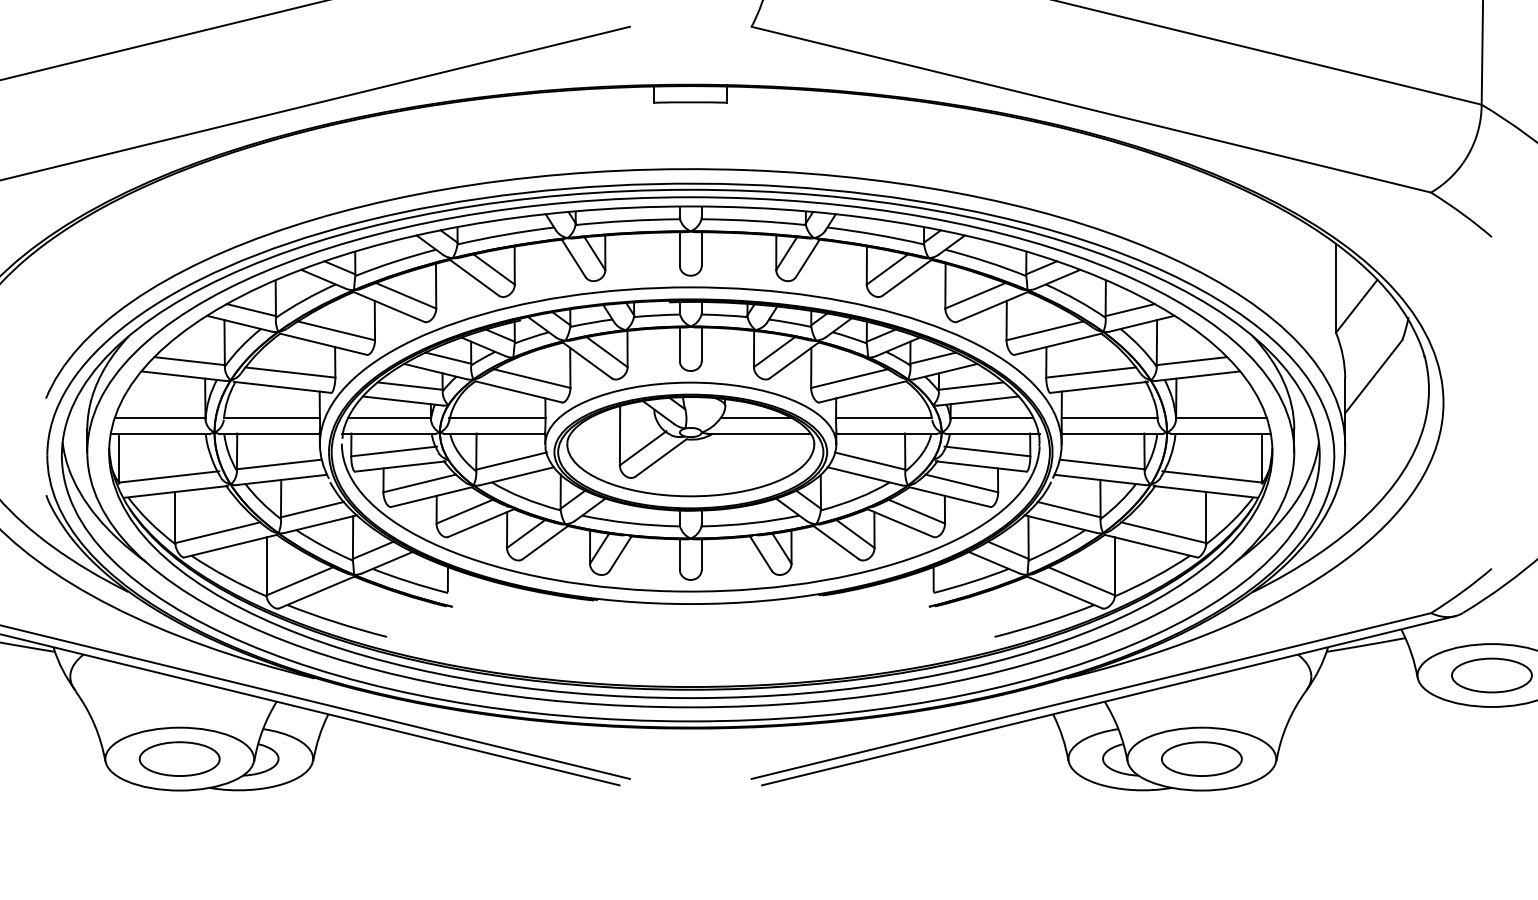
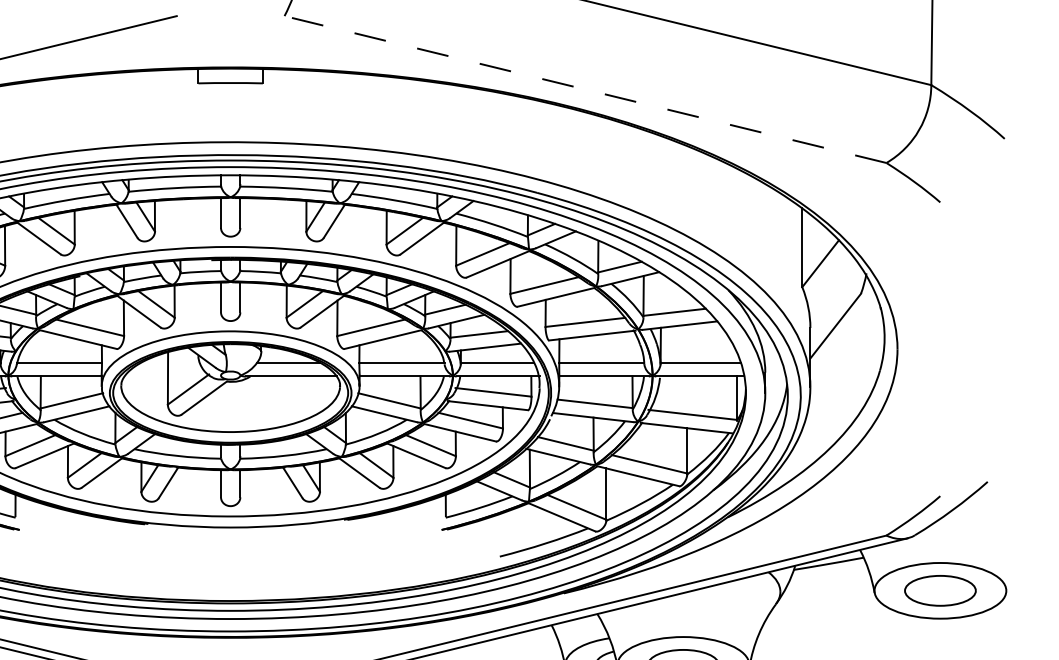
line: (1091, 109) -> (585, 89), solid -> dashed

